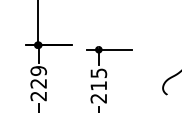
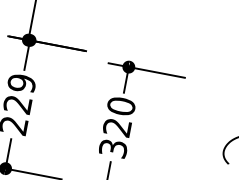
text: (98, 85) -> (116, 126), 215 -> 320

